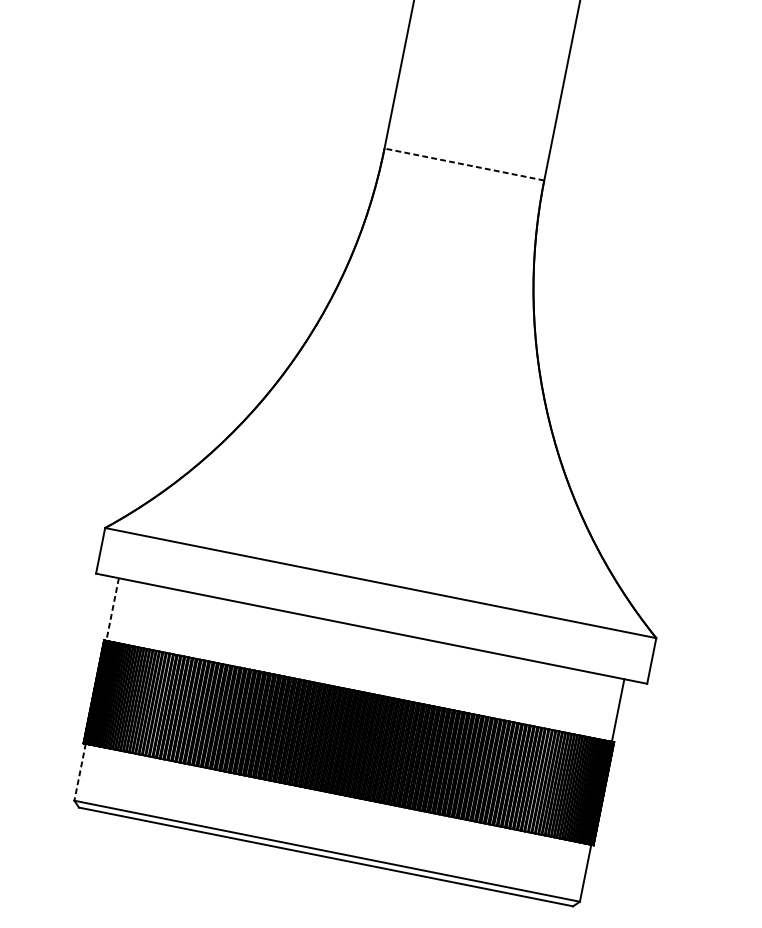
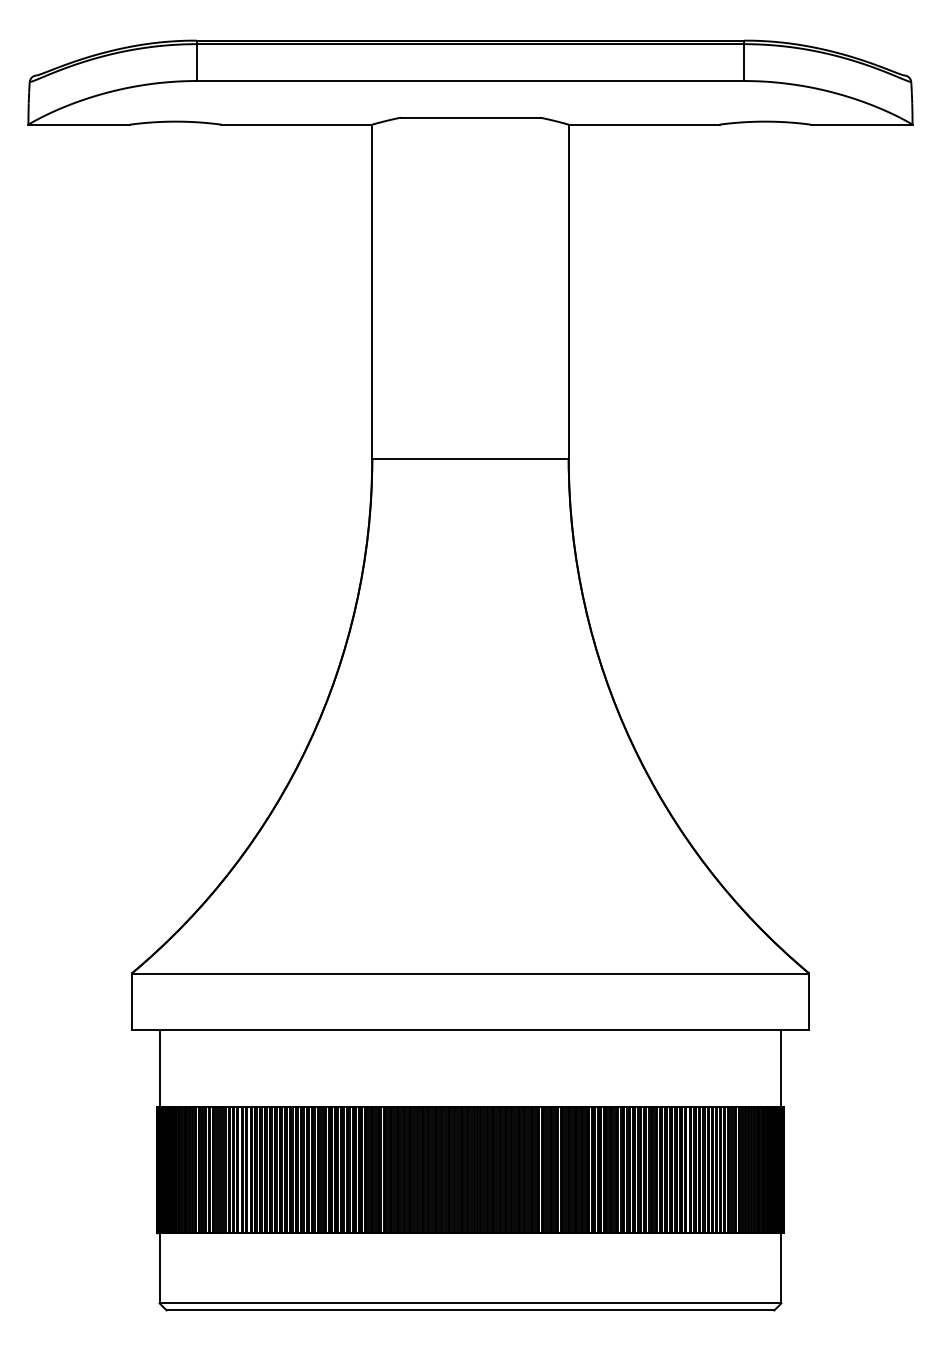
line: (464, 164) -> (470, 458), dashed -> solid
line: (112, 609) -> (159, 1068), dashed -> solid
line: (79, 772) -> (159, 1268), dashed -> solid

